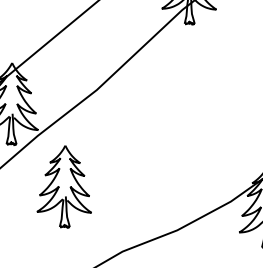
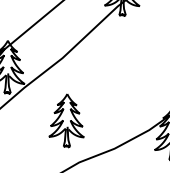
part: (64, 186) -> (66, 120), moved

